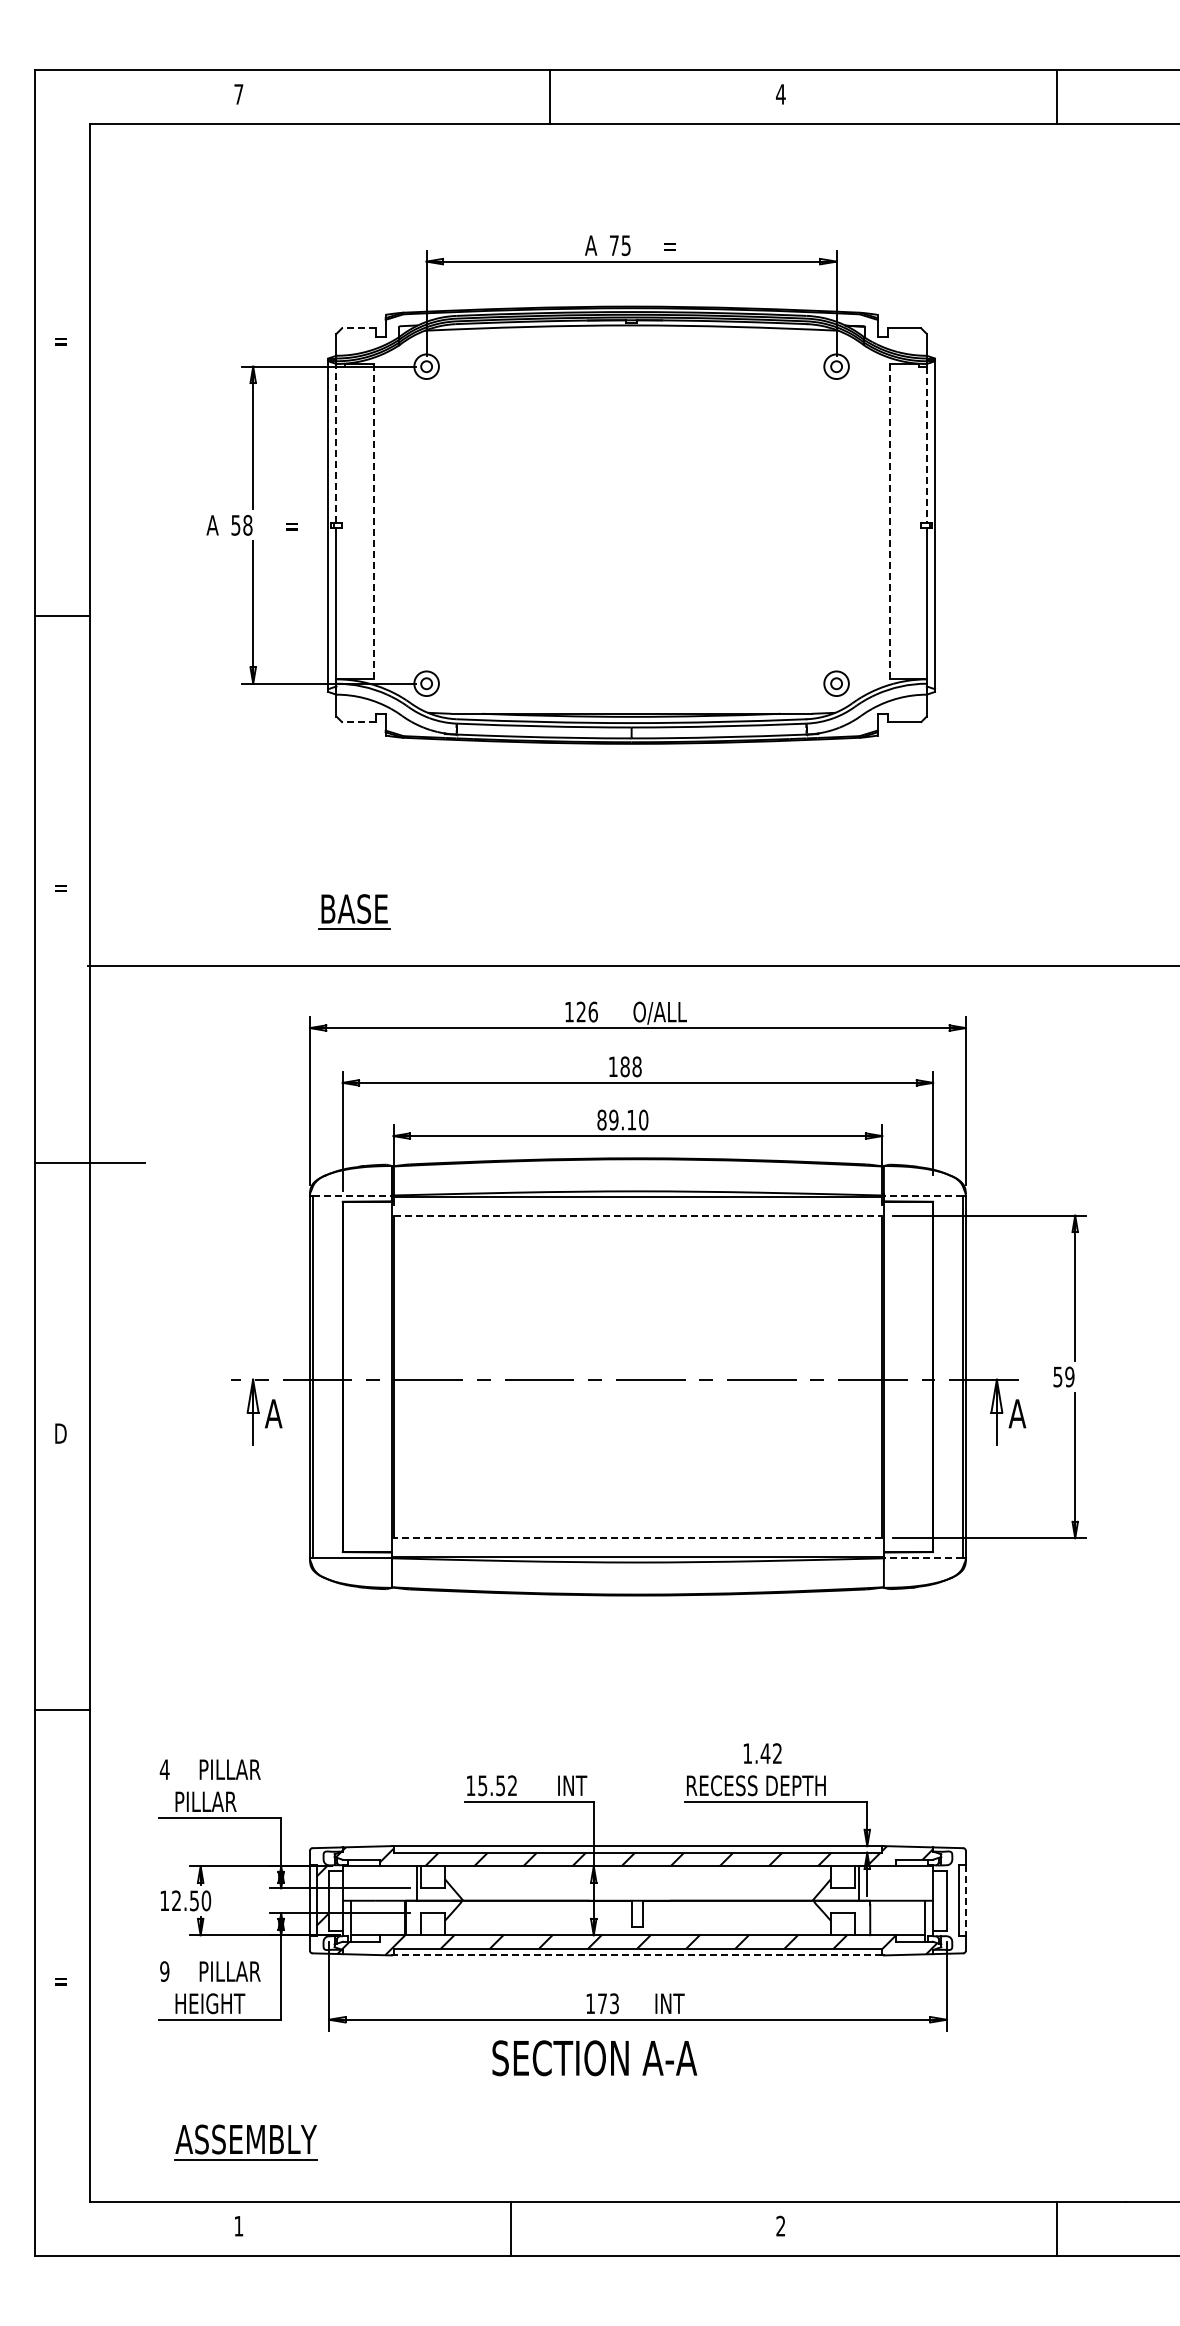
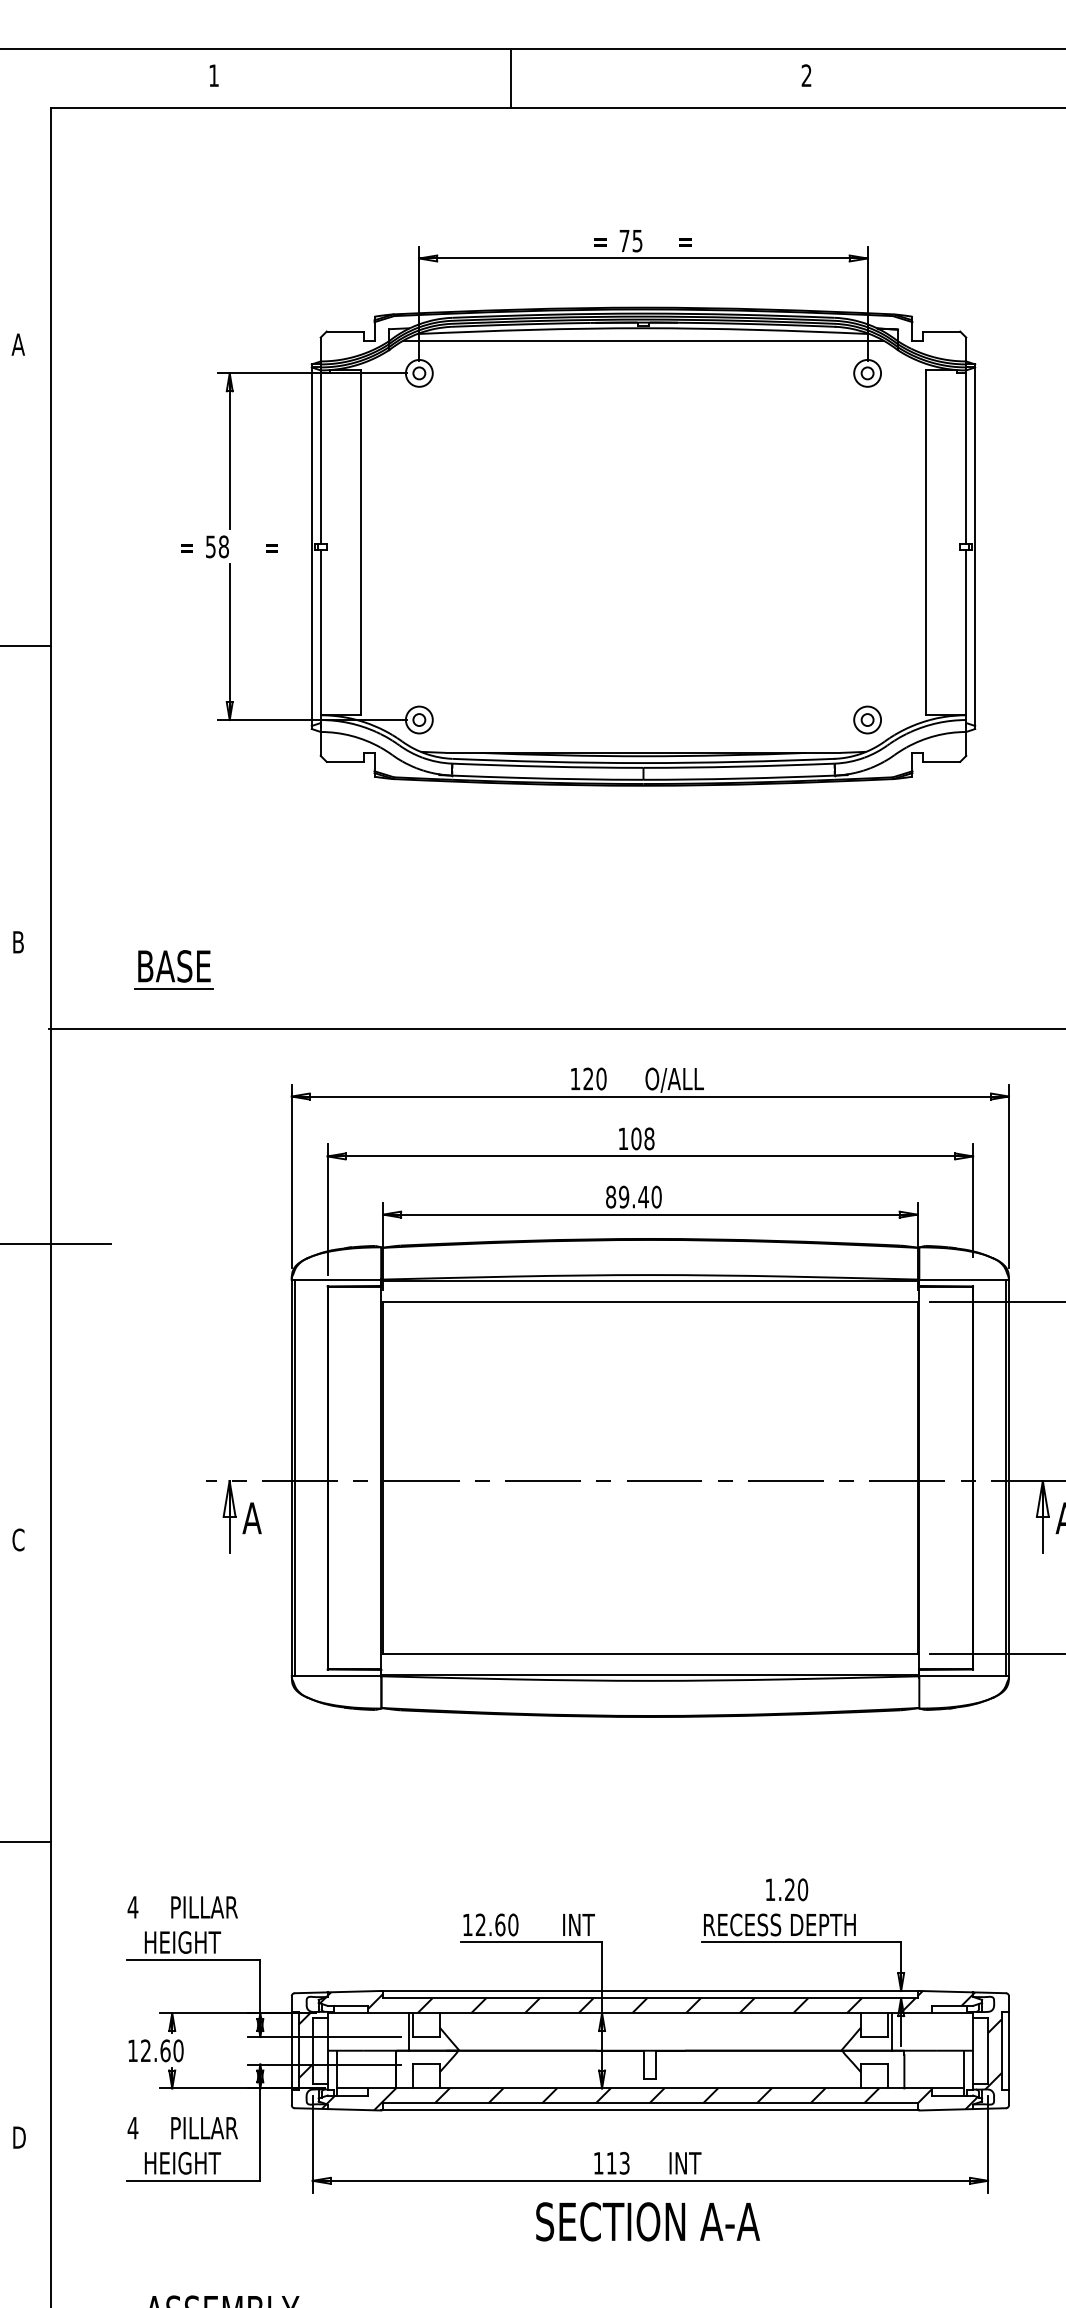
text: (238, 94) -> (213, 75), 7 -> 1
text: (780, 94) -> (806, 75), 4 -> 2
line: (549, 96) -> (511, 77), moved
text: (591, 245) -> (599, 240), A -> =
line: (358, 328) -> (344, 331), dashed -> solid
line: (631, 336) -> (643, 340), added
text: (59, 340) -> (17, 344), = -> A
line: (336, 444) -> (320, 458), dashed -> solid
line: (926, 444) -> (965, 458), dashed -> solid
line: (373, 521) -> (361, 542), dashed -> solid
line: (889, 521) -> (925, 542), dashed -> solid
text: (212, 525) -> (185, 547), A -> =
line: (358, 722) -> (344, 762), dashed -> solid
text: (60, 887) -> (19, 942), = -> B
part: (354, 911) -> (174, 969), moved
text: (592, 1011) -> (600, 1078), 126 -> 120
text: (624, 1066) -> (635, 1138), 188 -> 108
text: (631, 1120) -> (643, 1197), 89.10 -> 89.40
line: (352, 1196) -> (338, 1280), dashed -> solid
line: (923, 1196) -> (962, 1280), dashed -> solid
line: (638, 1215) -> (650, 1301), dashed -> solid
text: (60, 1433) -> (19, 1539), D -> C
line: (637, 1538) -> (649, 1654), dashed -> solid
line: (923, 1557) -> (962, 1675), dashed -> solid
text: (771, 1753) -> (796, 1889), 1.42 -> 1.20
text: (497, 1785) -> (496, 1924), 15.52 -> 12.60
text: (211, 1801) -> (184, 1942), PILLAR -> HEIGHT
hatch: (946, 1891) -> (987, 2040), added
text: (194, 1900) -> (165, 2050), 12.50 -> 12.60
line: (965, 1900) -> (1008, 2050), dashed -> solid
line: (637, 1955) -> (649, 2110), dashed -> solid
text: (164, 1971) -> (132, 2128), 9 -> 4
text: (60, 1980) -> (19, 2137), = -> D
text: (602, 2003) -> (611, 2163), 173 -> 113
text: (594, 2058) -> (647, 2222), moved

